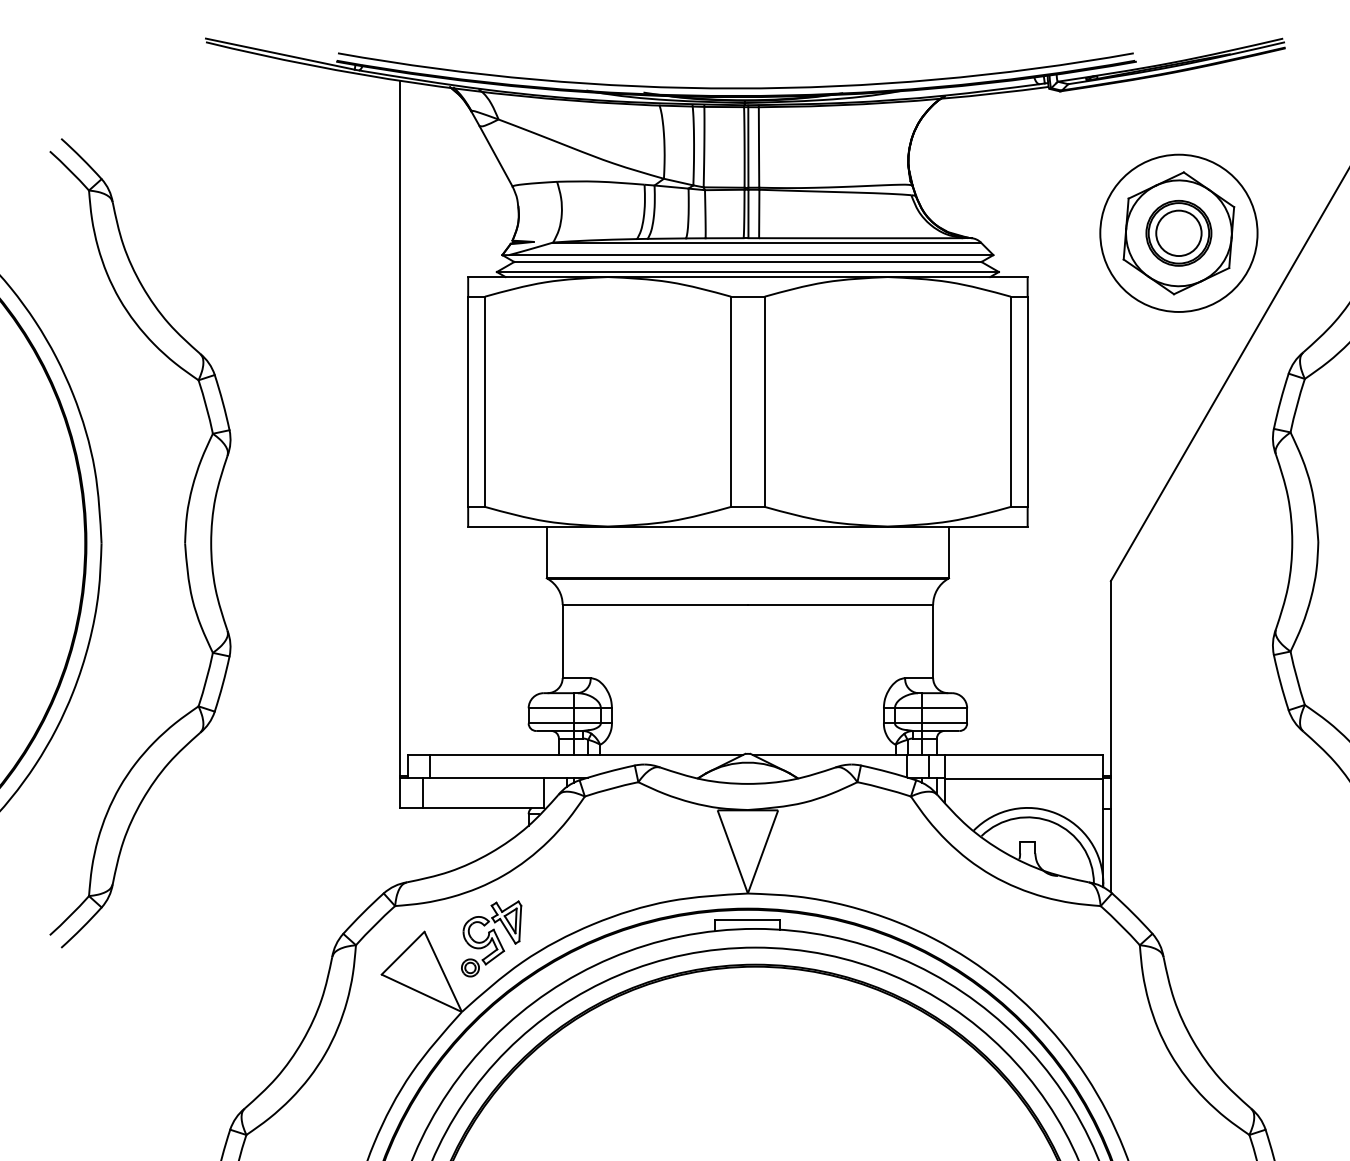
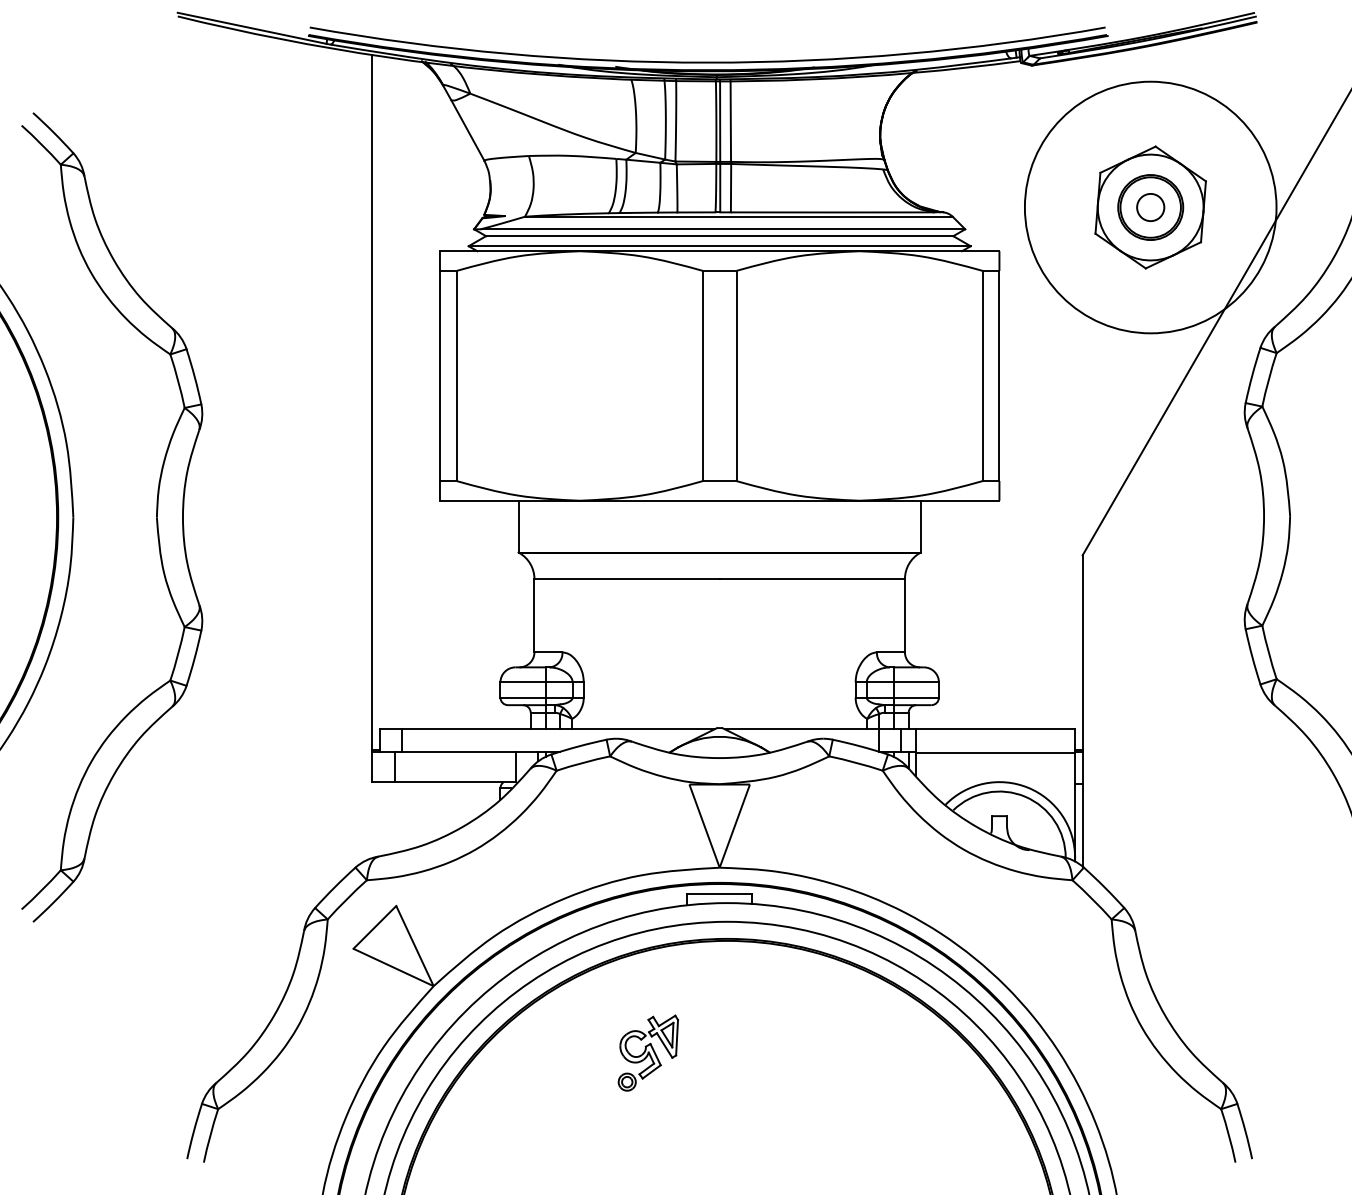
circle: (1178, 233) -> (1150, 207), size x0.6
circle: (1178, 233) -> (1150, 207), size x1.6
part: (490, 938) -> (647, 1052), moved

